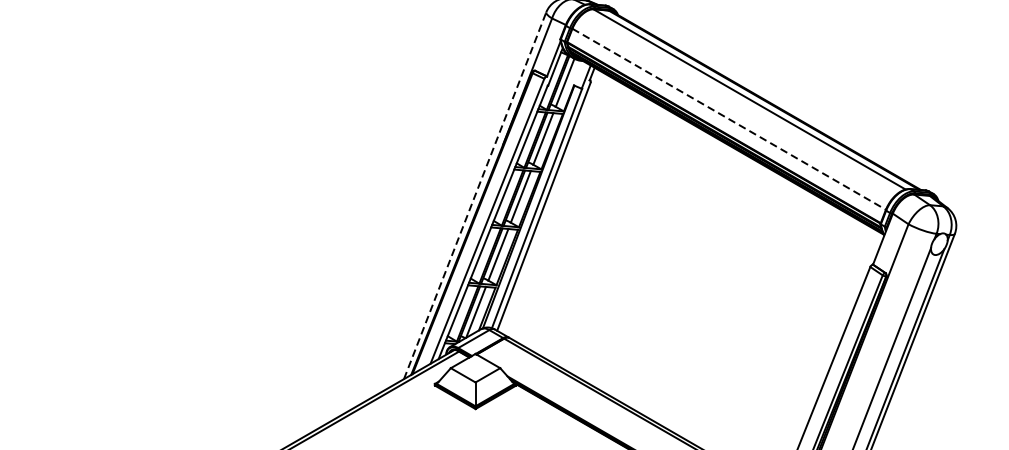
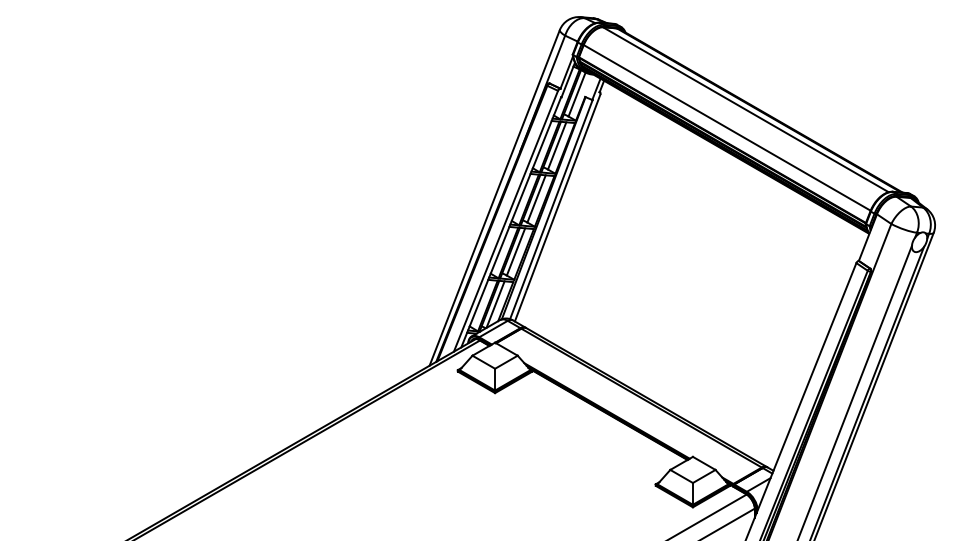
line: (729, 118) -> (727, 127), dashed -> solid
line: (474, 195) -> (494, 197), dashed -> solid

